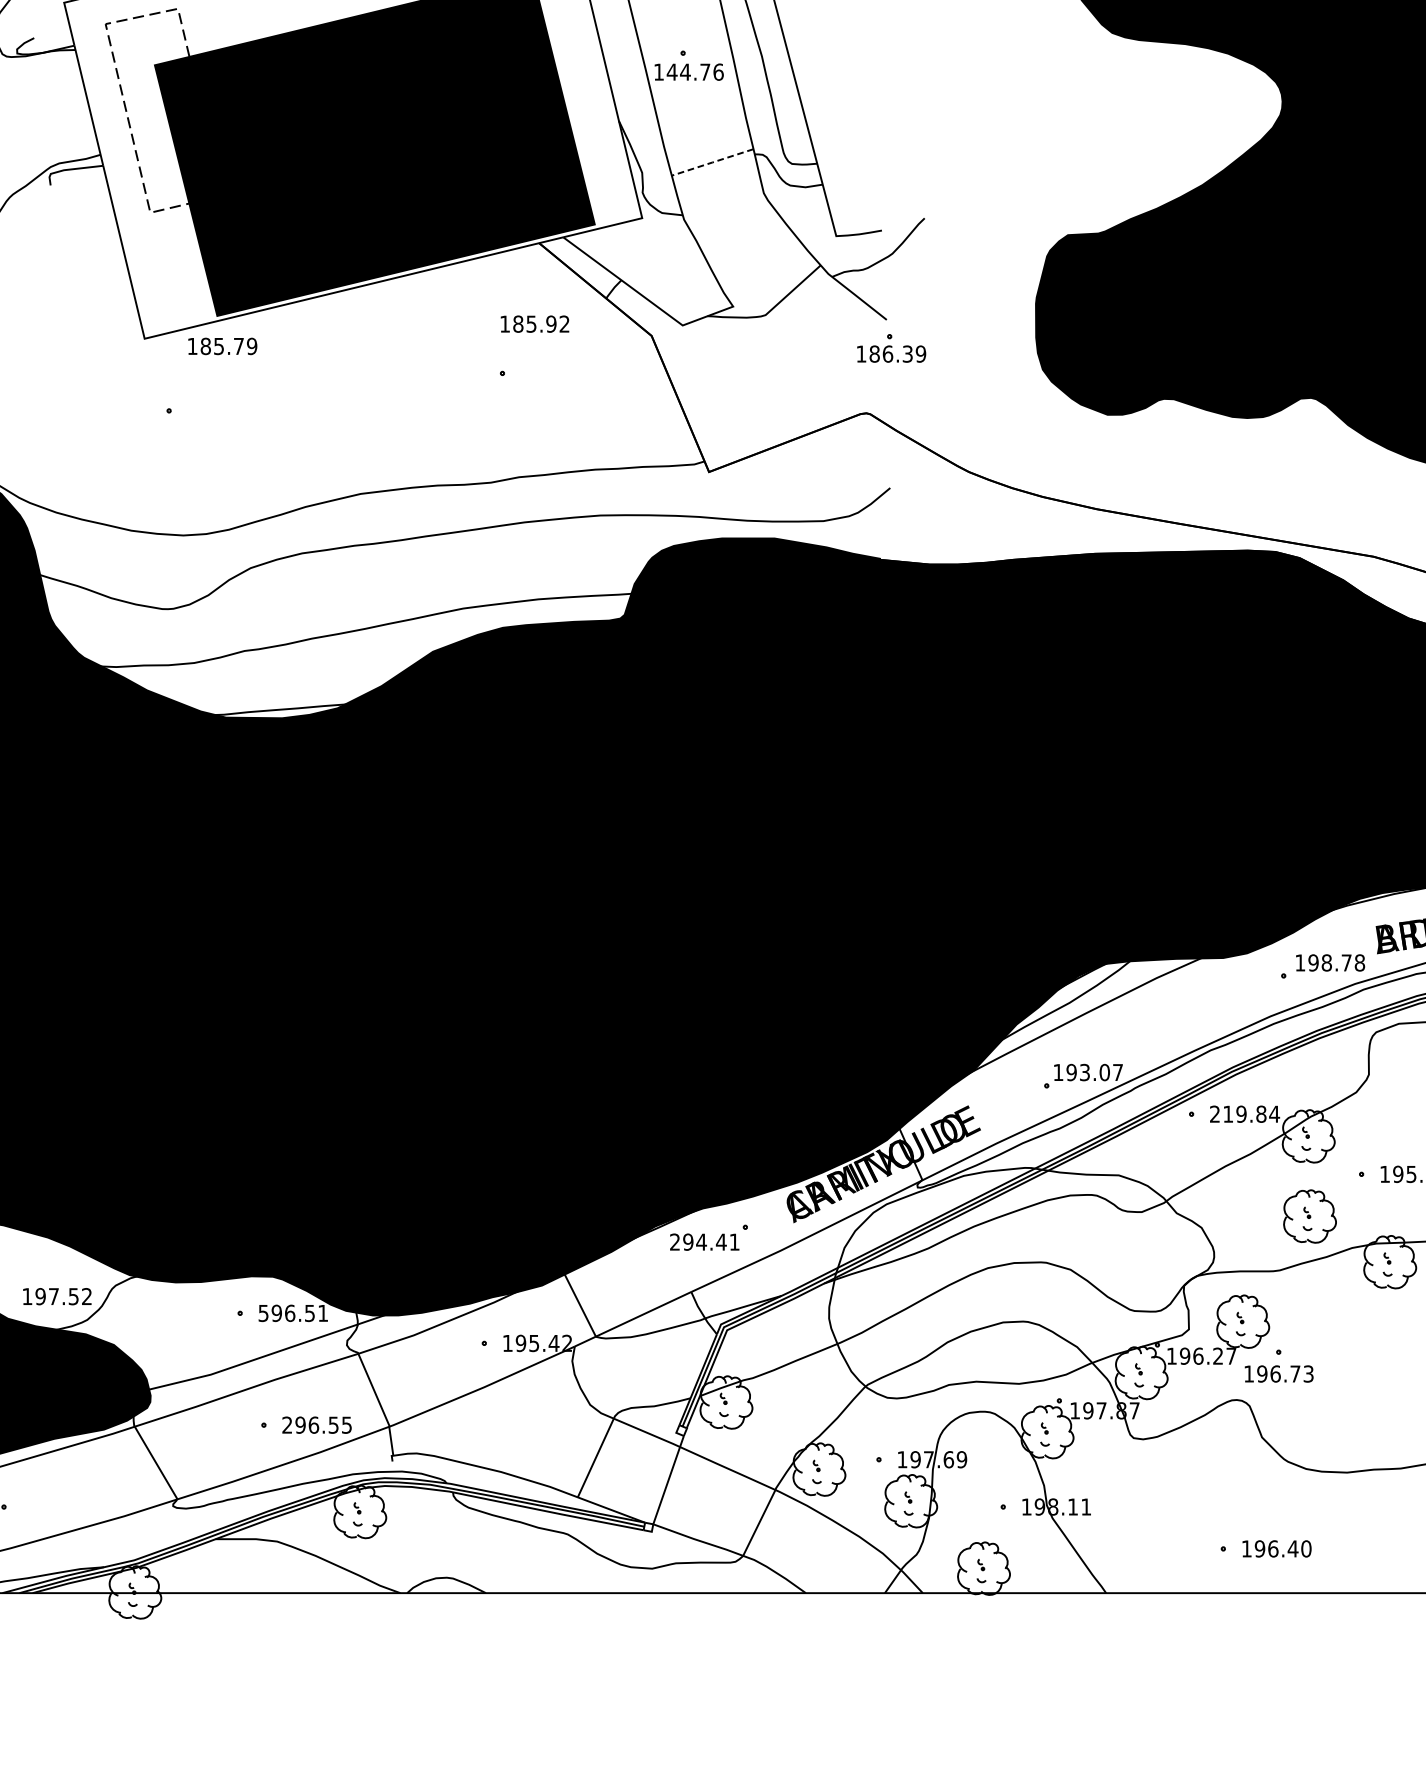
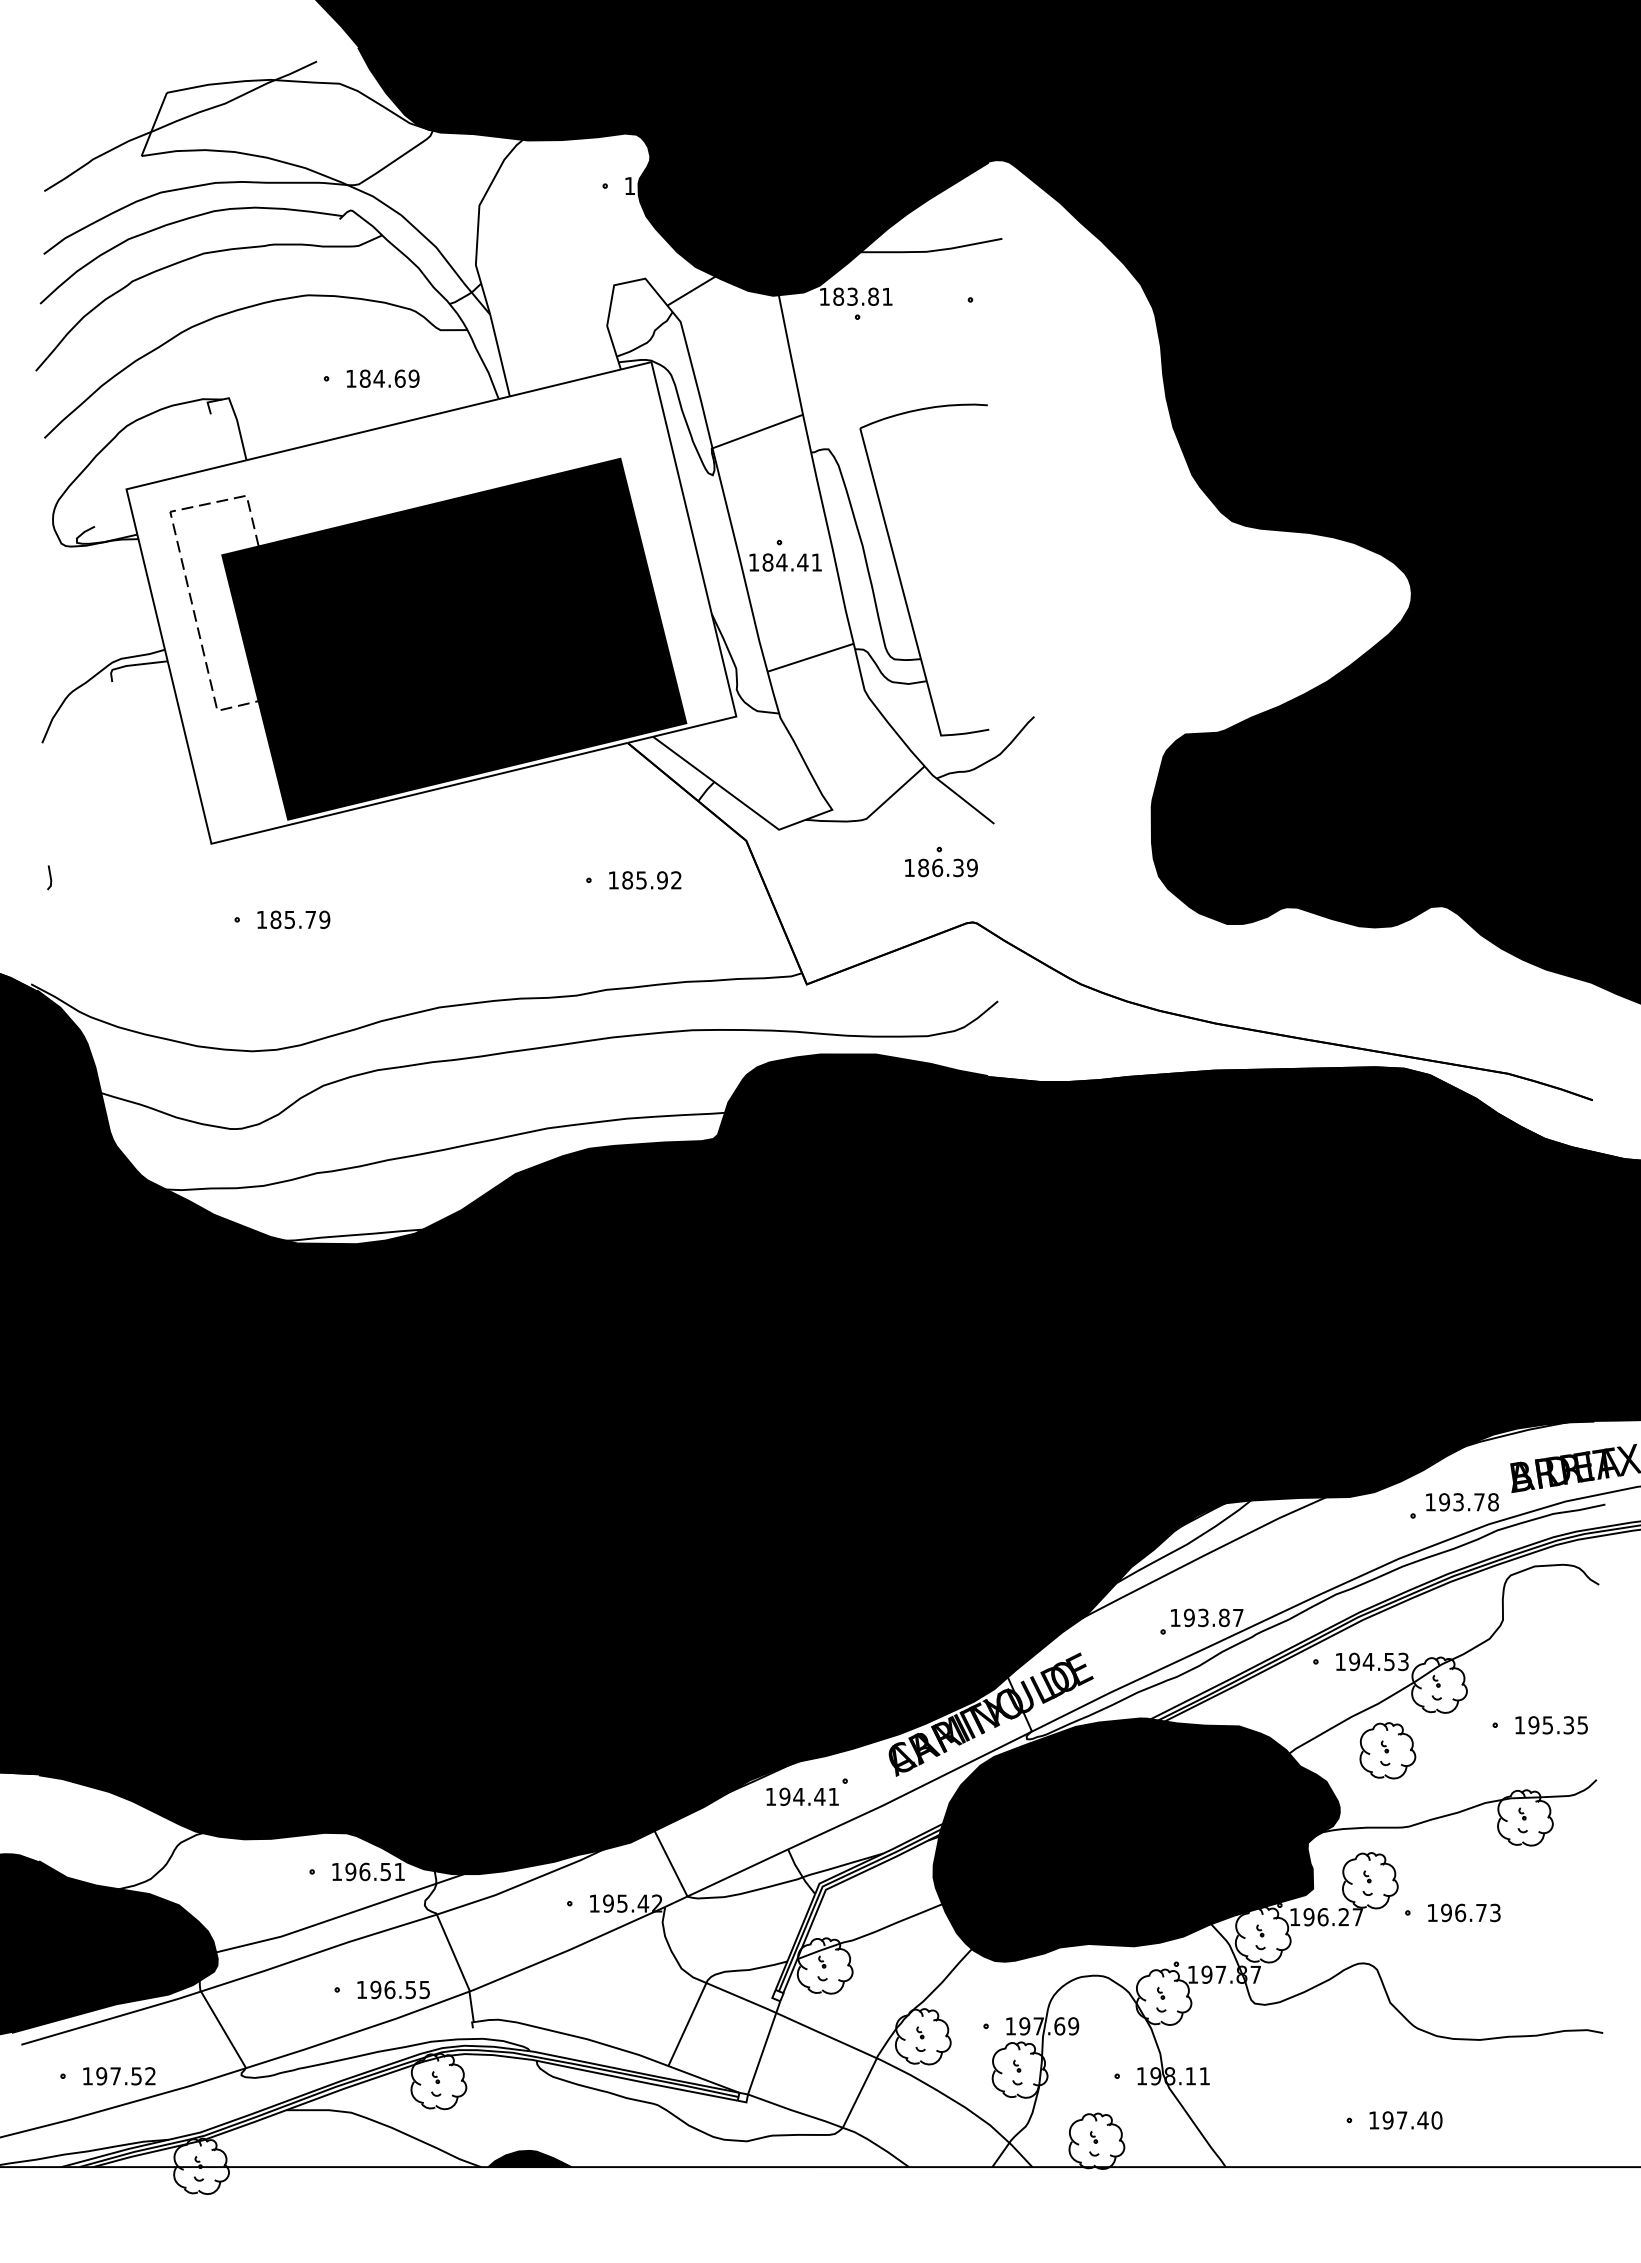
text: (695, 72) -> (792, 562), 144.76 -> 184.41
line: (712, 162) -> (810, 657), dashed -> solid
text: (535, 324) -> (645, 880), moved
text: (222, 346) -> (293, 919), moved
part: (891, 347) -> (941, 861), moved
text: (1326, 963) -> (1458, 1502), 198.78 -> 193.78
text: (1103, 1072) -> (1223, 1617), 193.07 -> 193.87
text: (1245, 1113) -> (1372, 1661), 219.84 -> 194.53
part: (1309, 1216) -> (1387, 1750), moved
text: (674, 1241) -> (770, 1796), 294.41 -> 194.41
fill: (1021, 1282) -> (1136, 1839), added
text: (57, 1296) -> (119, 2076), moved
text: (263, 1313) -> (336, 1872), 596.51 -> 196.51
text: (1279, 1373) -> (1464, 1912), moved
text: (286, 1424) -> (361, 1989), 296.55 -> 196.55
text: (1272, 1548) -> (1401, 2120), 196.40 -> 197.40
fill: (446, 1584) -> (529, 2158), added

